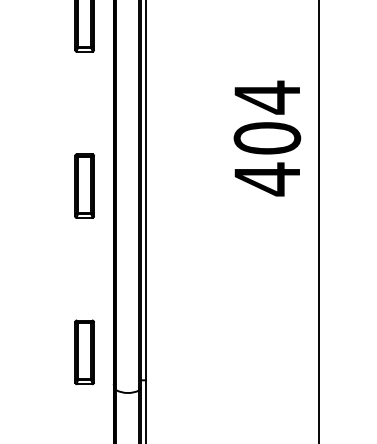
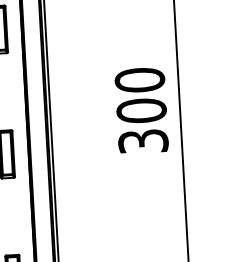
text: (267, 138) -> (141, 110), 404 -> 300

